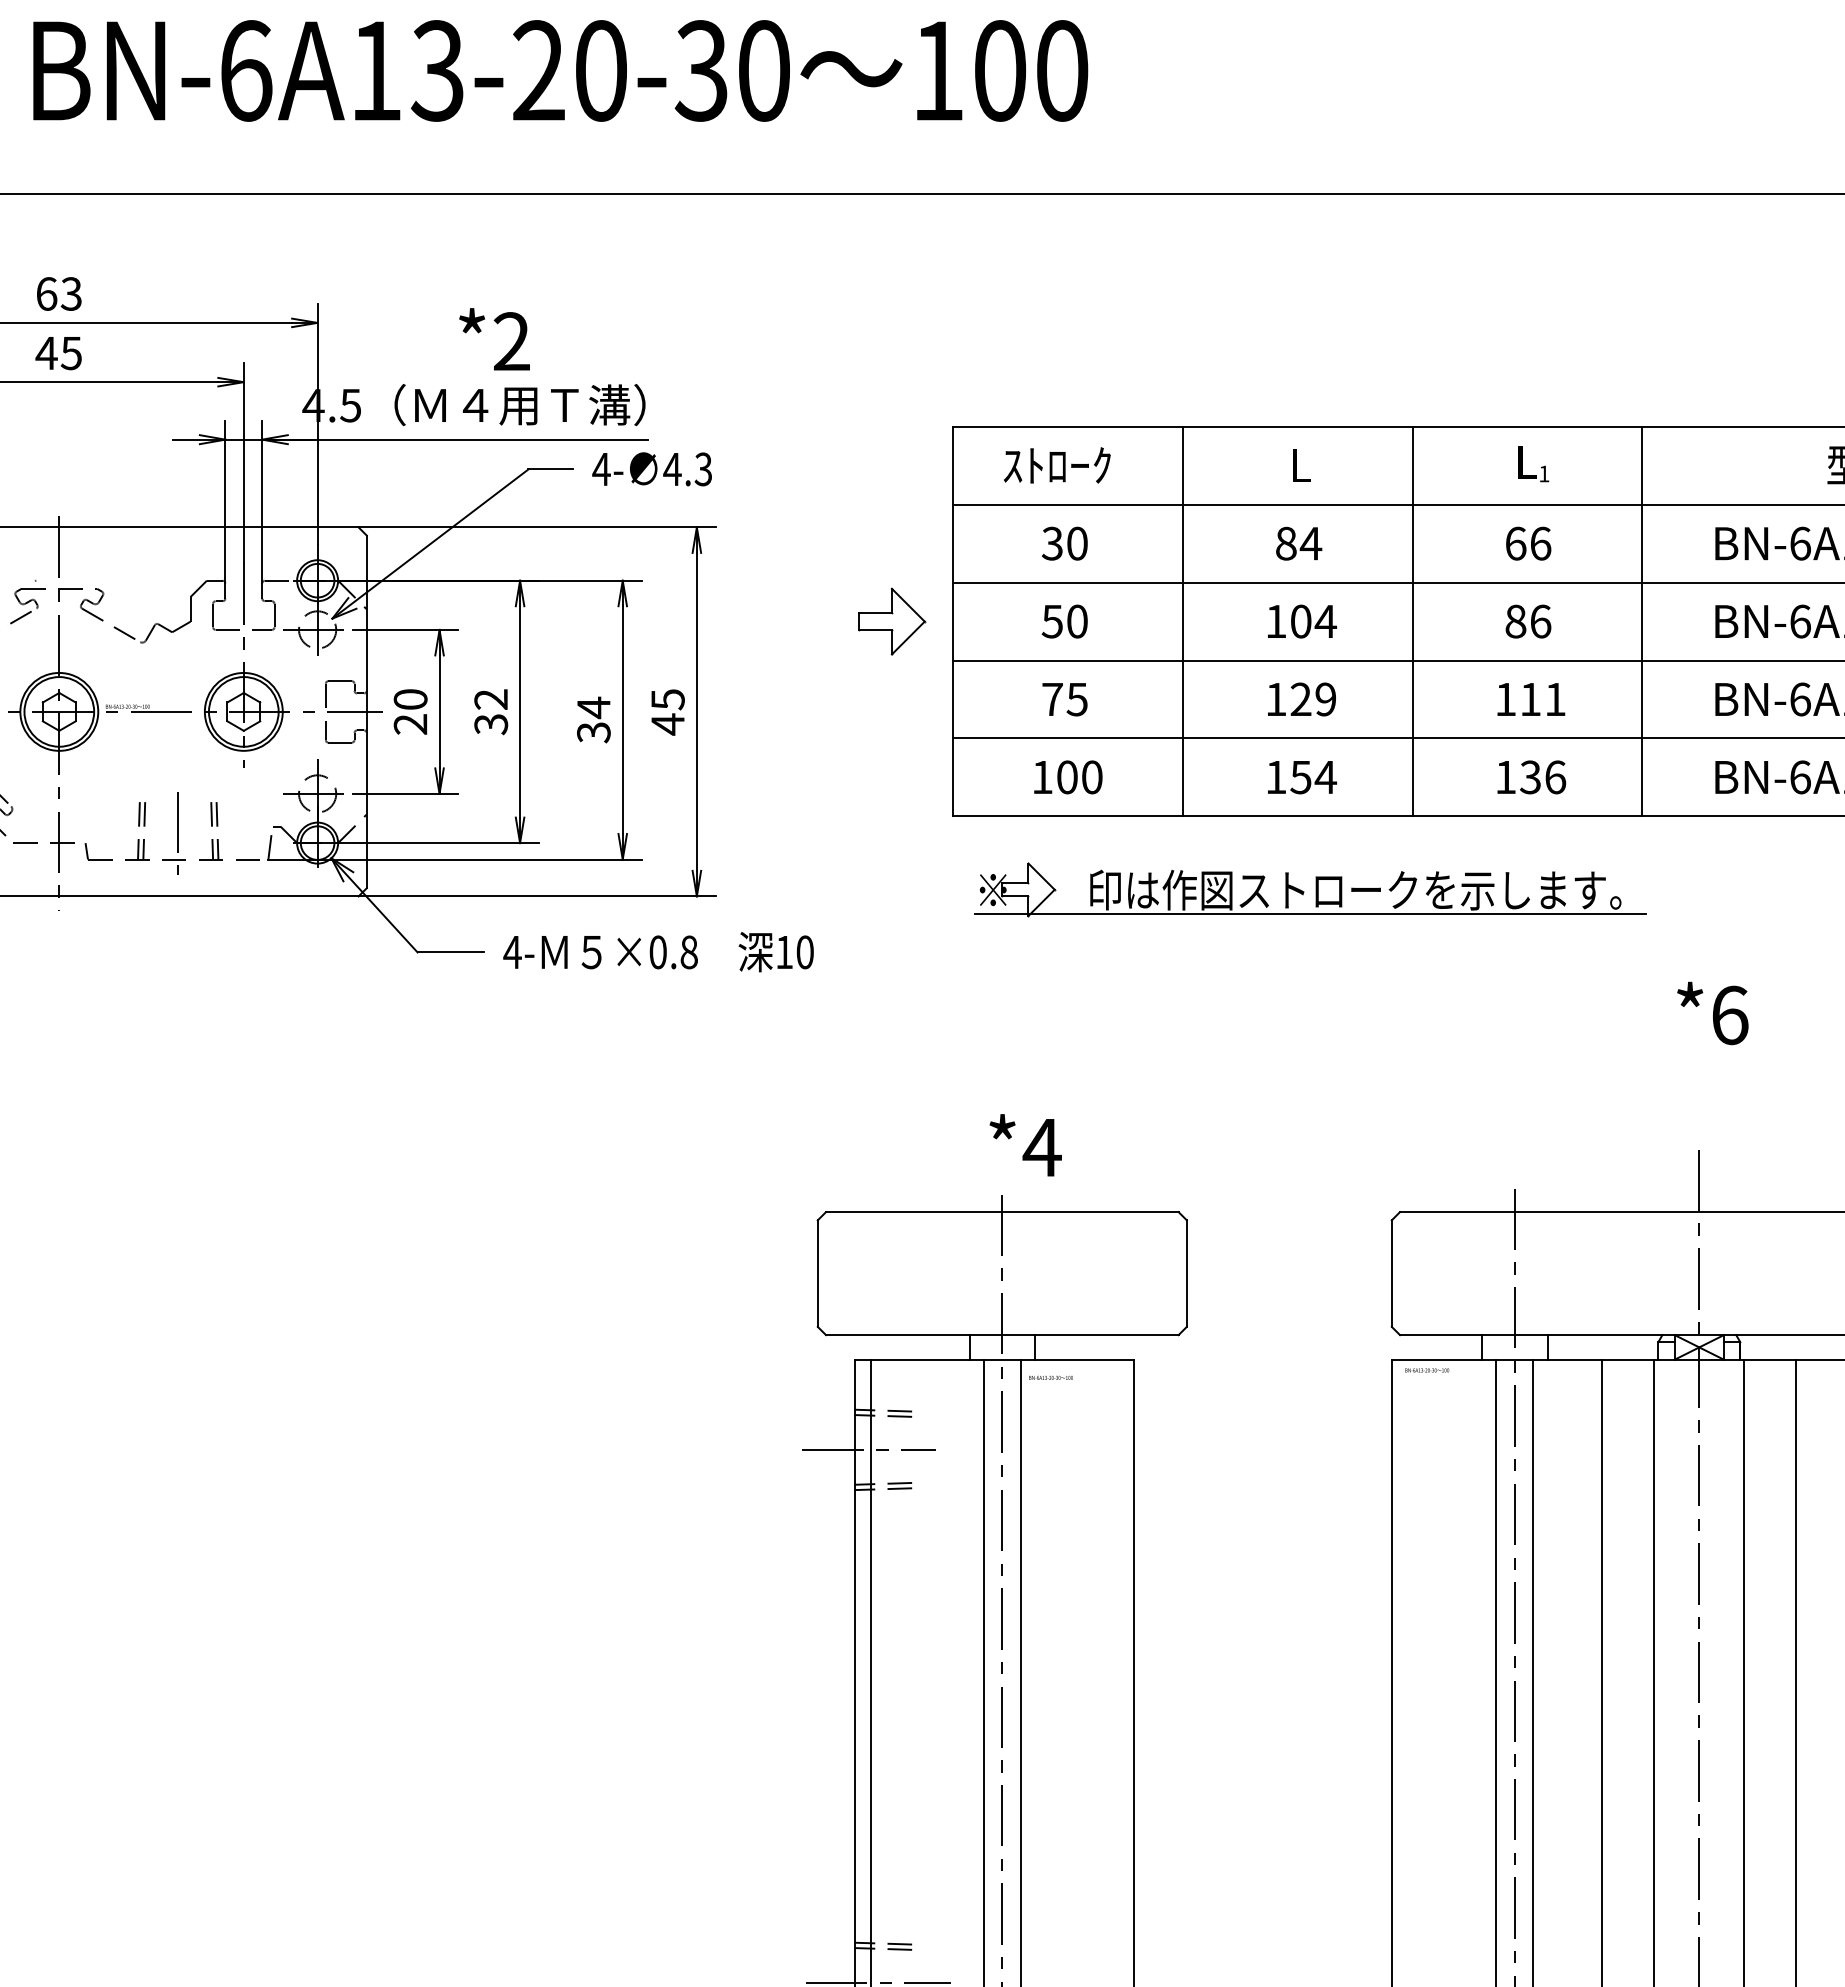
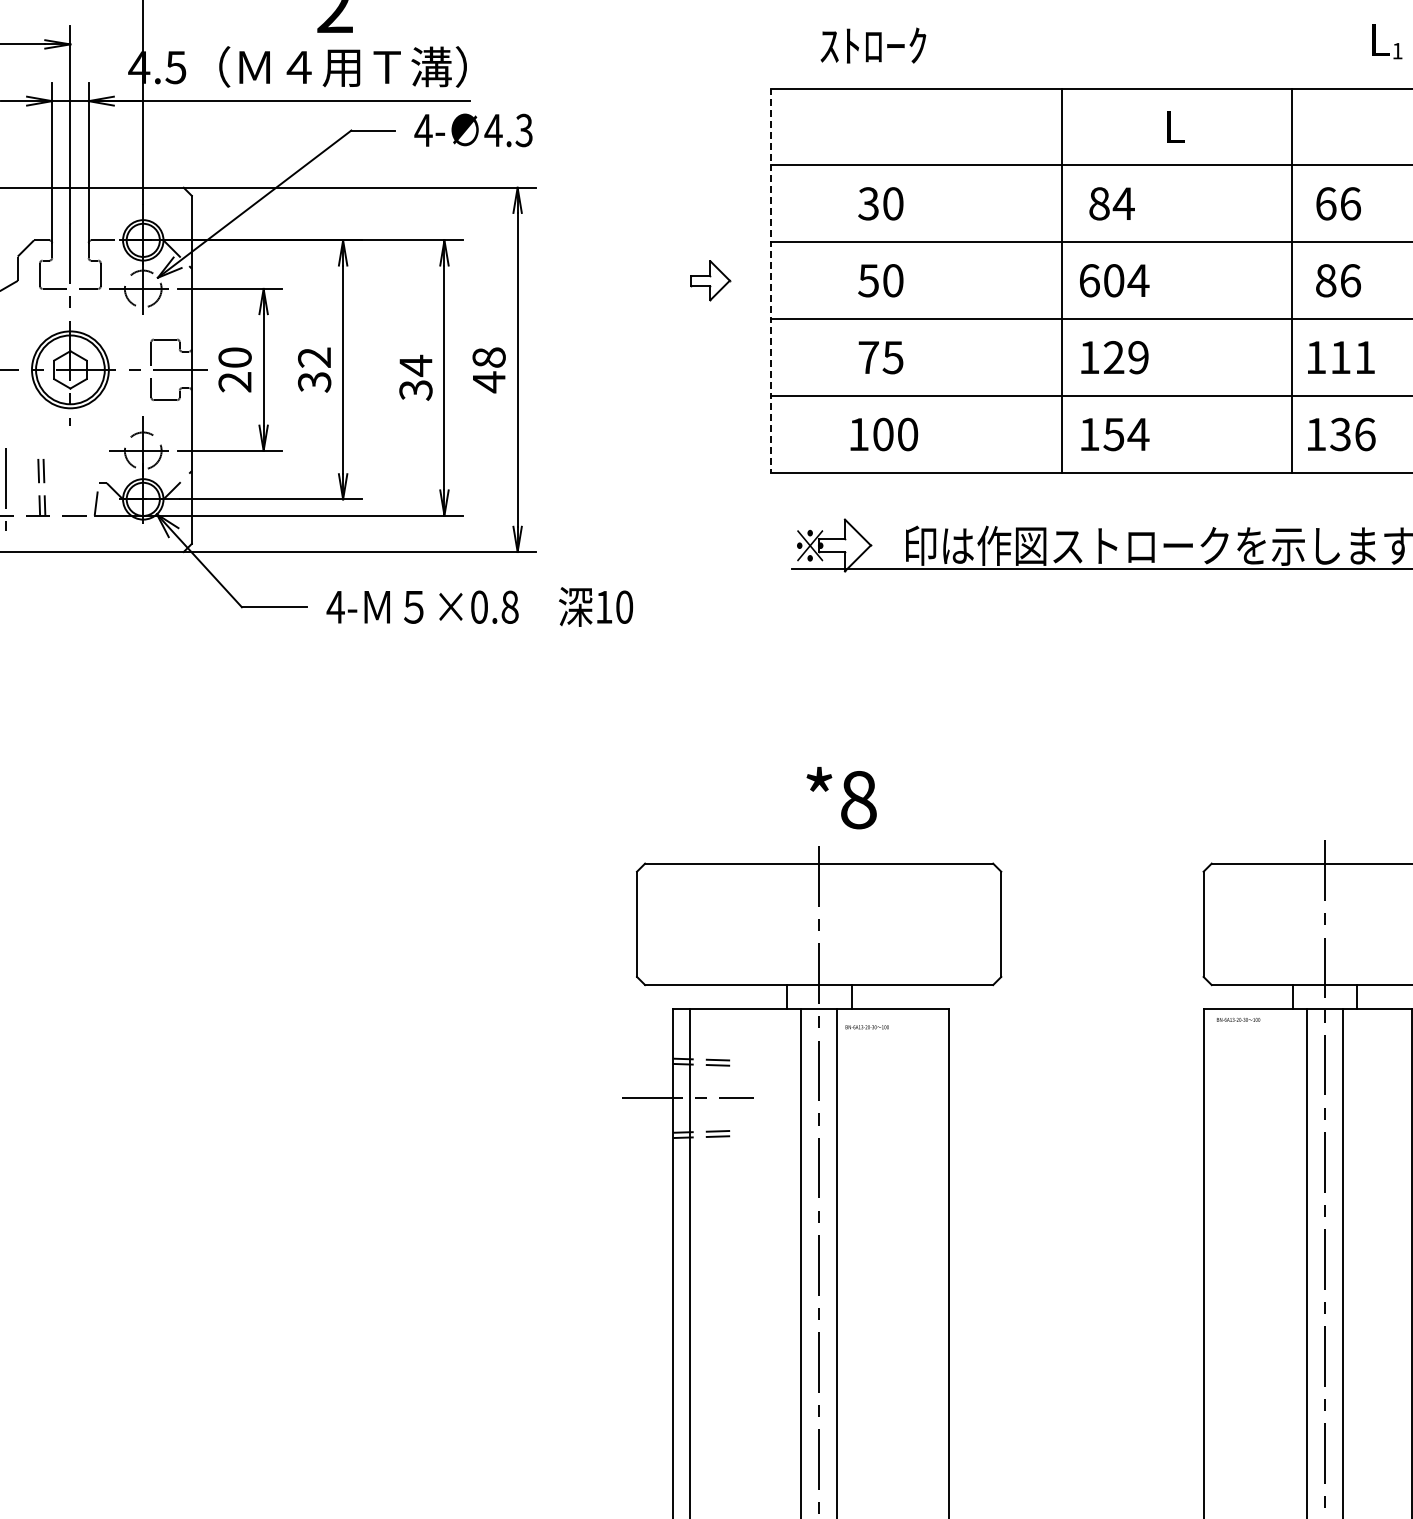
text: (1533, 464) -> (1386, 41), moved
text: (1057, 465) -> (873, 45), moved
text: (1301, 465) -> (1175, 126), moved
part: (892, 621) -> (710, 280), size x0.6
line: (953, 621) -> (770, 280), solid -> dashed
line: (1183, 621) -> (1062, 280), moved
text: (1276, 621) -> (1089, 280), 104 -> 604
line: (1412, 621) -> (1292, 280), moved
text: (667, 699) -> (488, 357), 45 -> 48
text: (1041, 1147) -> (857, 799), *4 -> *8

